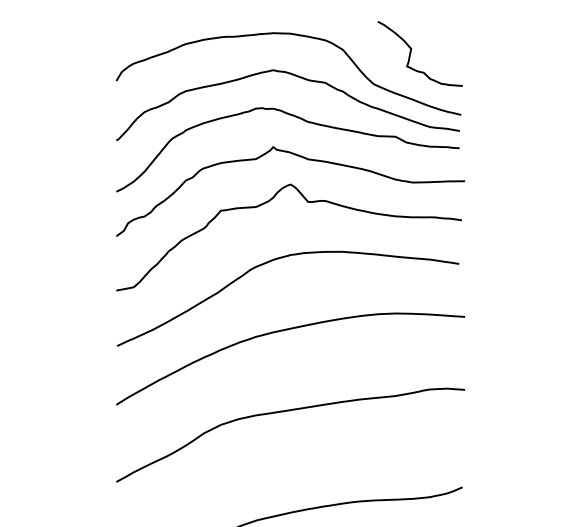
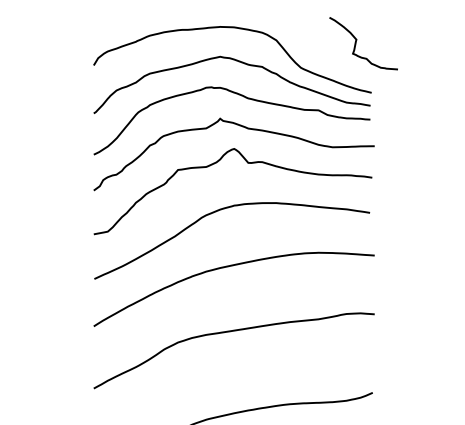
curve: (412, 50) -> (357, 40), moved

